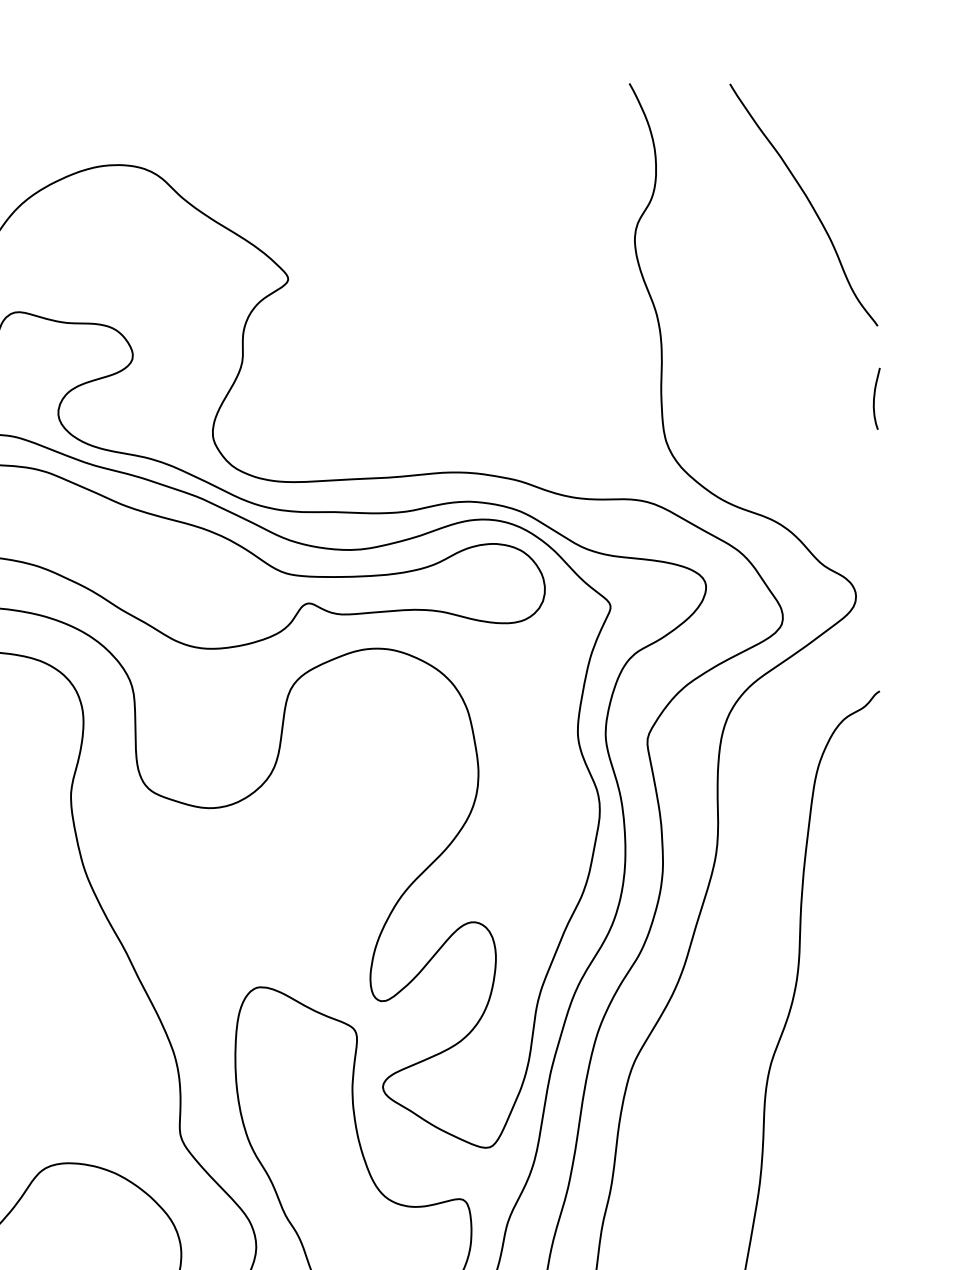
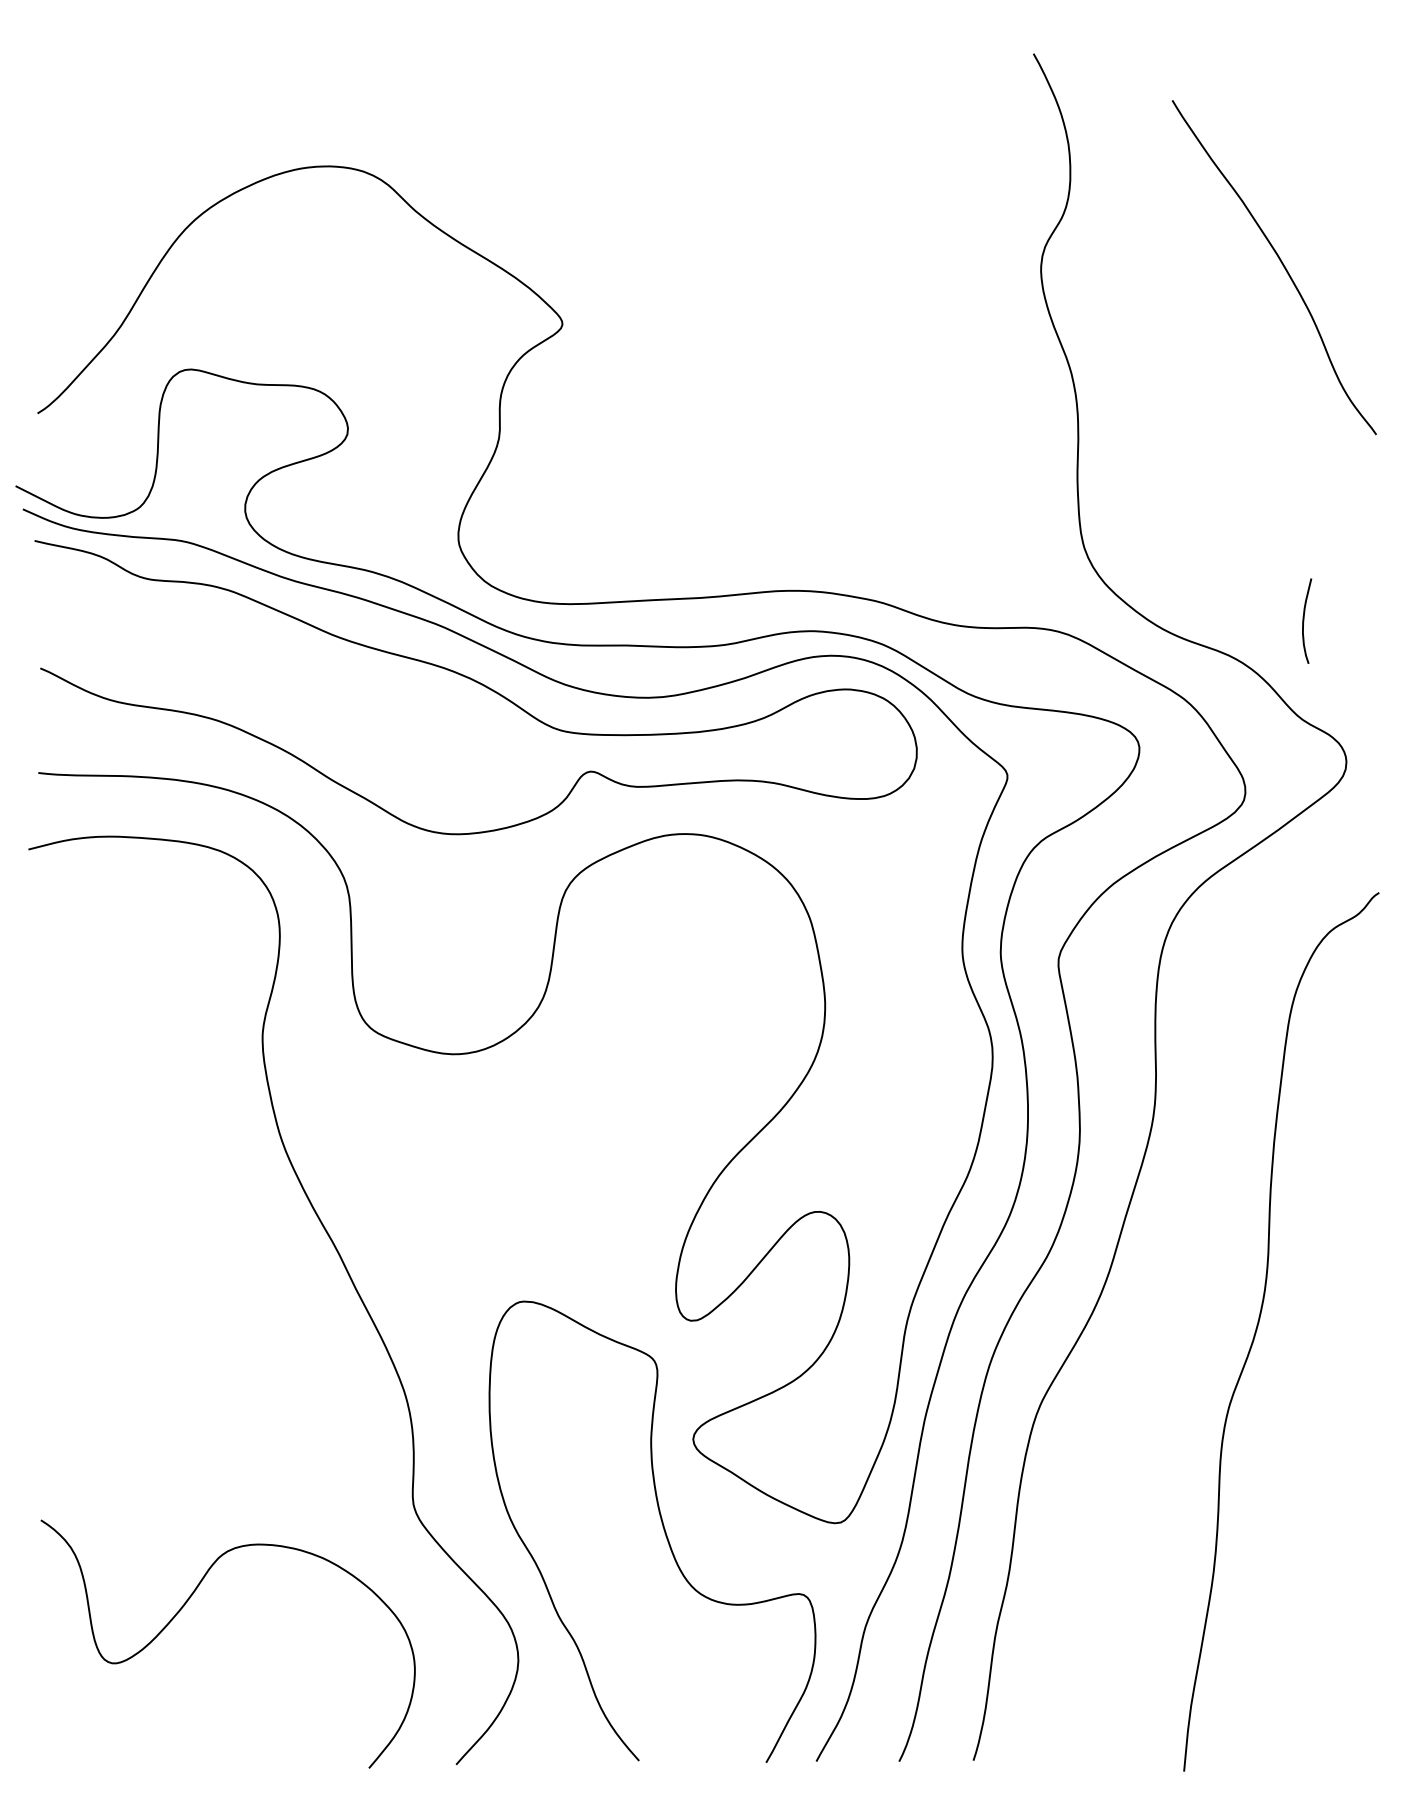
curve: (808, 201) -> (1280, 262), moved
curve: (874, 398) -> (1304, 620), moved

